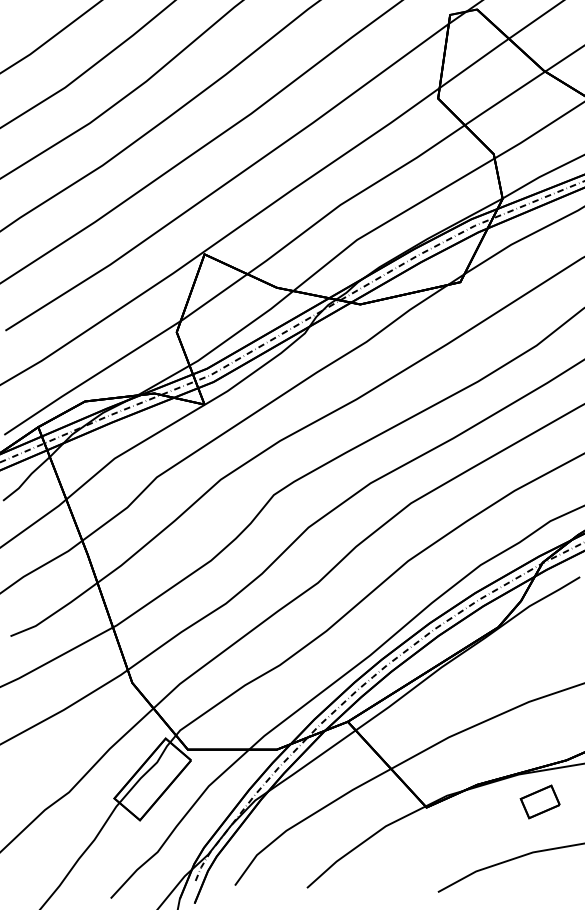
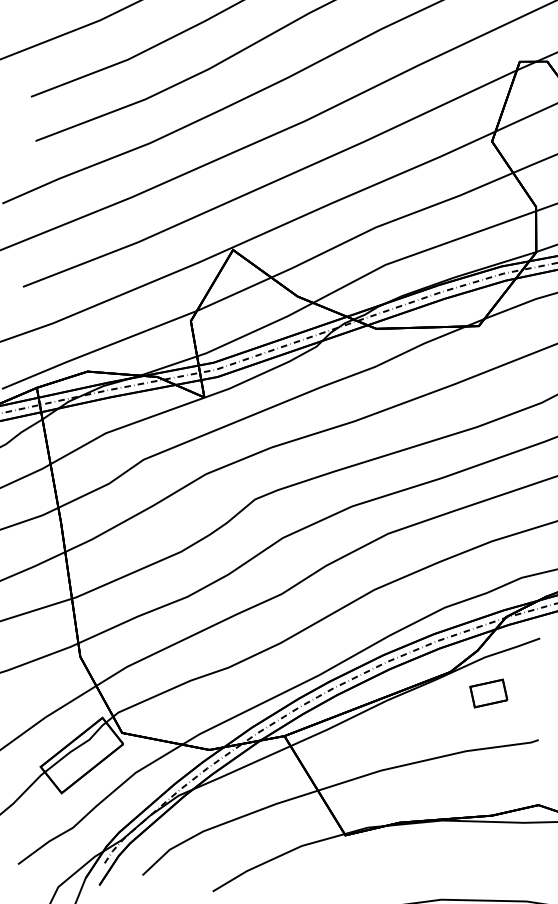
part: (539, 801) -> (488, 692), moved

